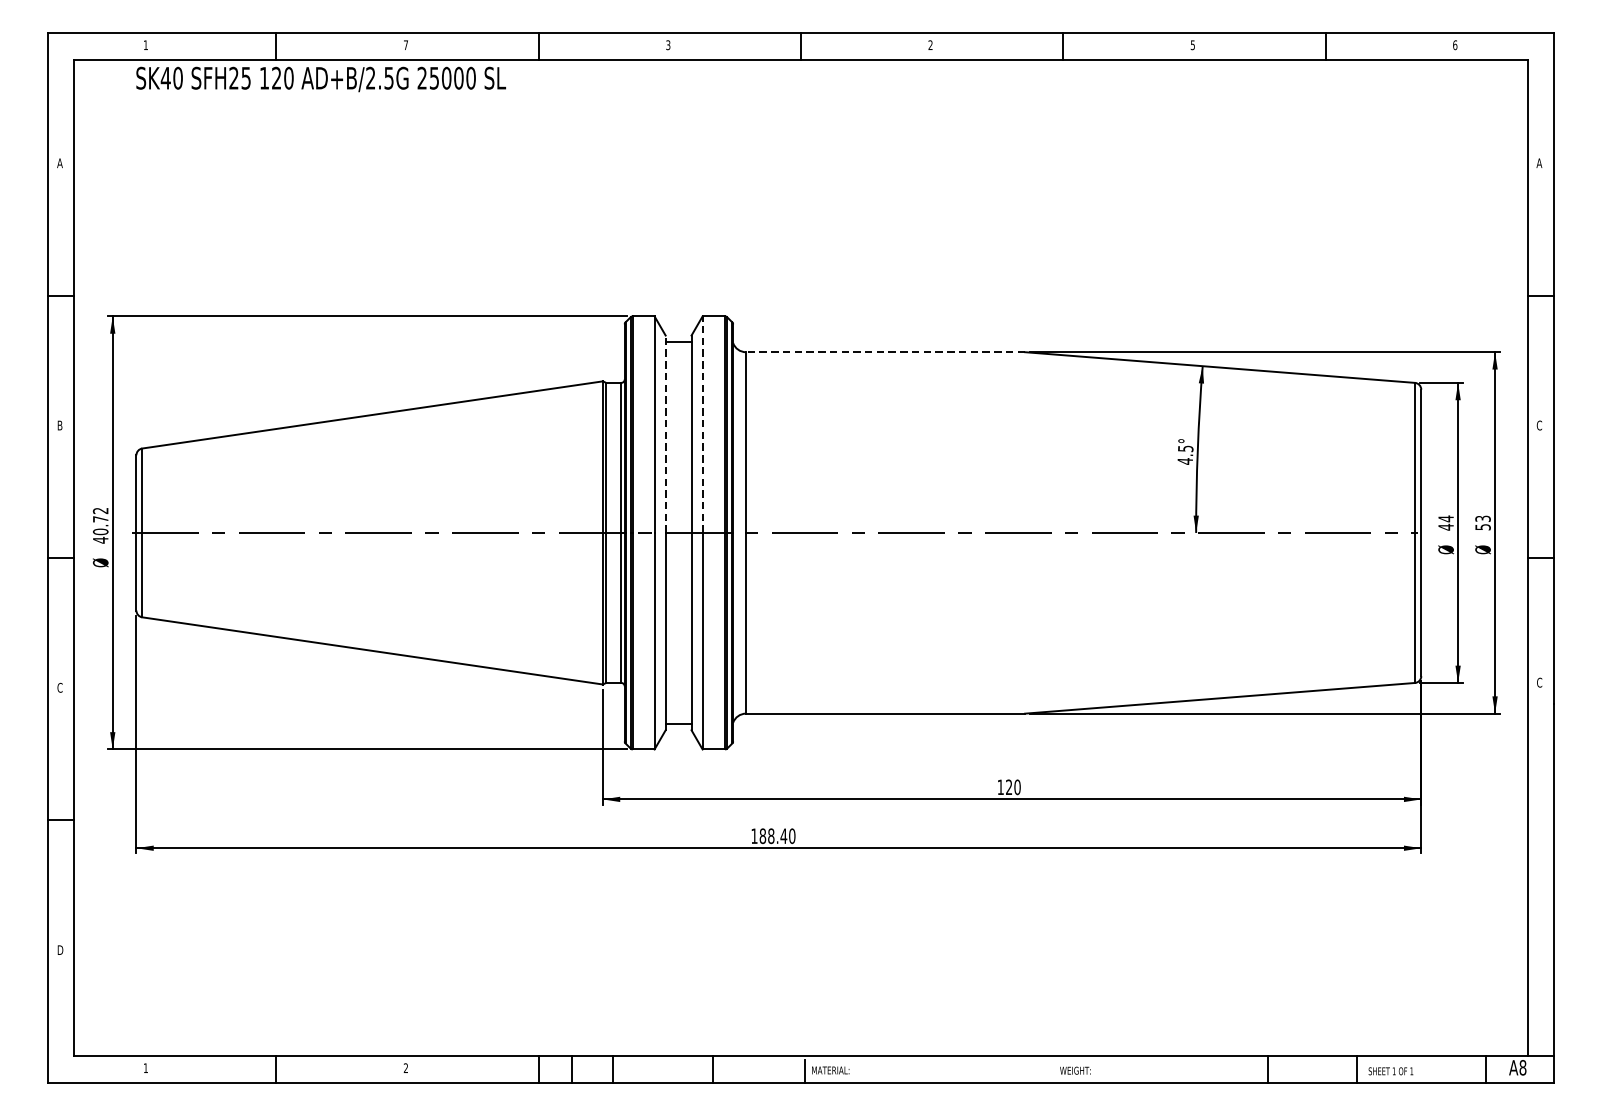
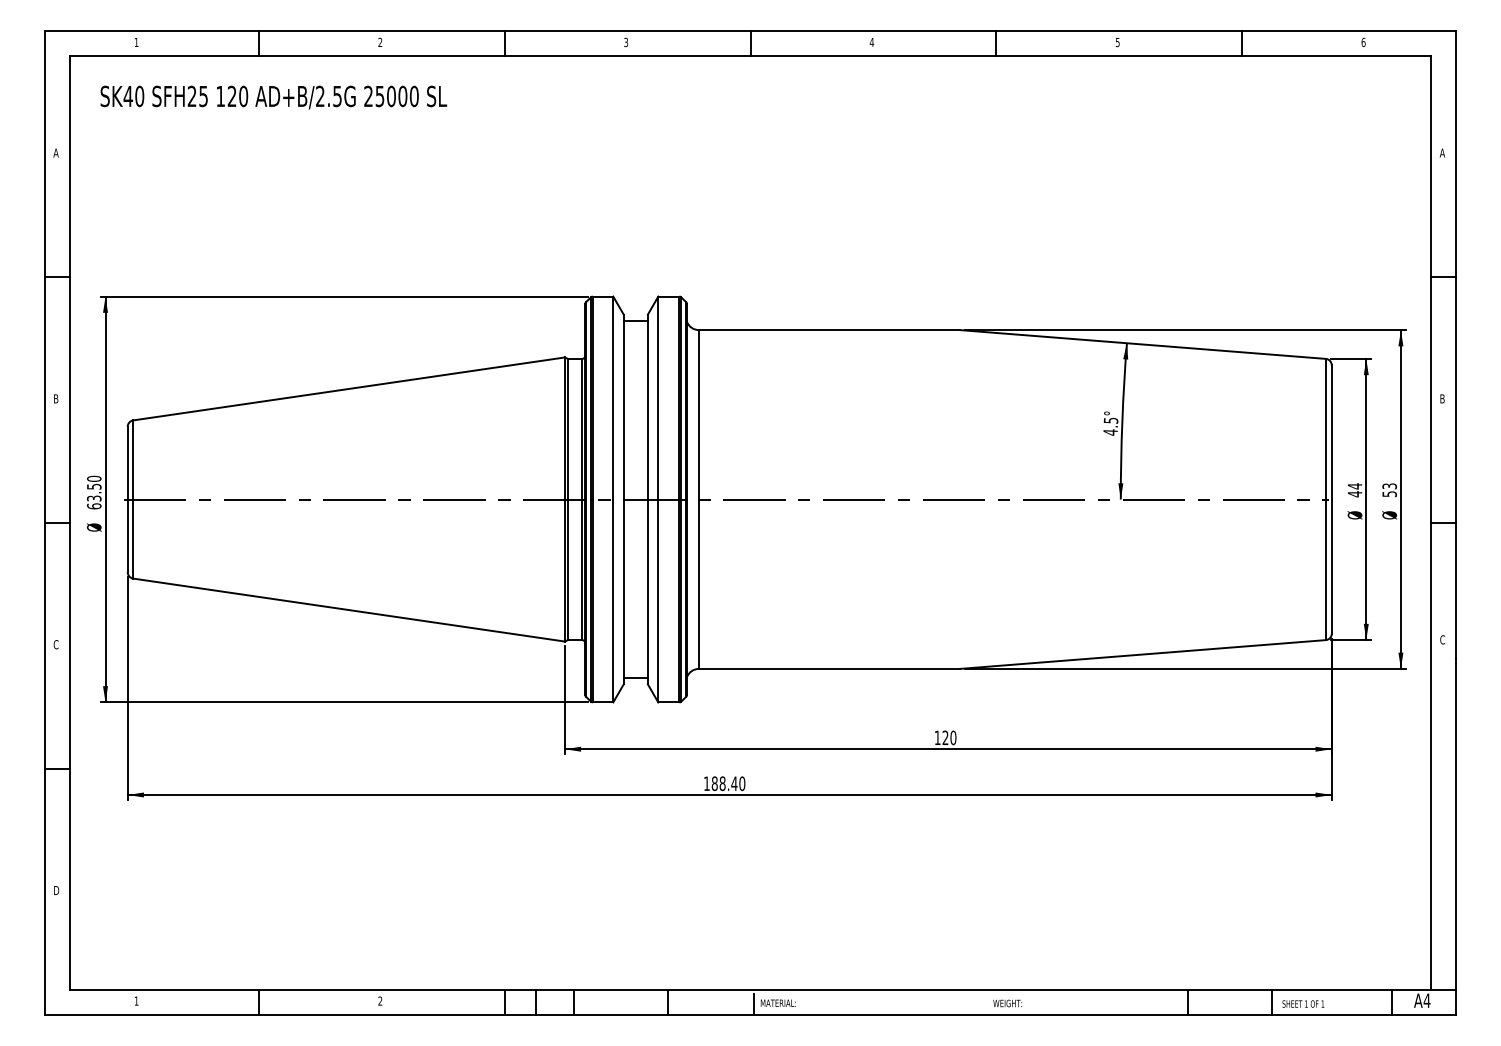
text: (930, 44) -> (871, 41), 2 -> 4
text: (406, 45) -> (380, 42), 7 -> 2
text: (320, 79) -> (273, 97), moved
line: (885, 352) -> (829, 330), dashed -> solid
line: (702, 424) -> (658, 397), dashed -> solid
text: (1539, 425) -> (1442, 398), C -> B
line: (665, 433) -> (623, 406), dashed -> solid
text: (100, 525) -> (94, 492), 40.72 -> 63.50
text: (1522, 1067) -> (1426, 1000), A8 -> A4

